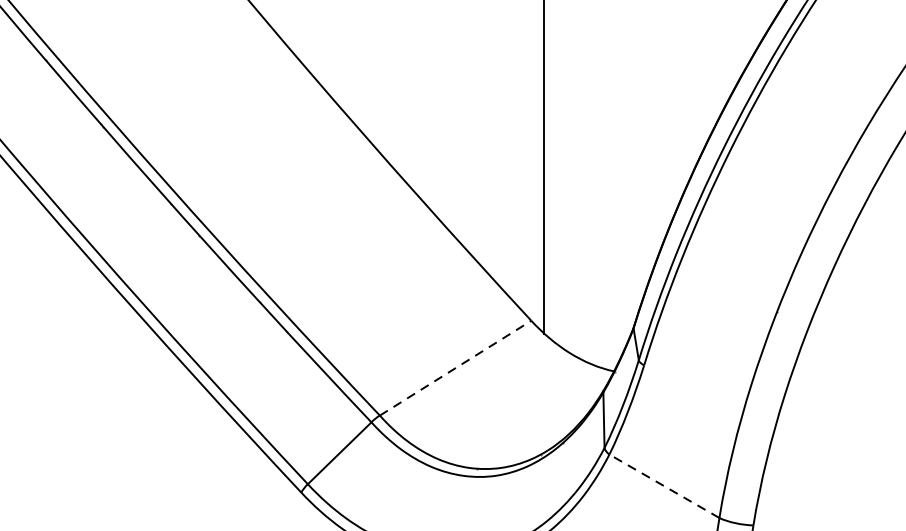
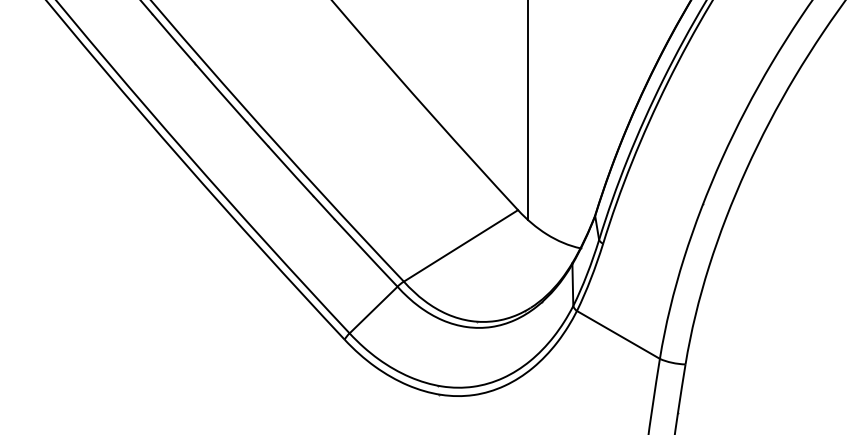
line: (456, 367) -> (461, 245), dashed -> solid
line: (664, 485) -> (618, 334), dashed -> solid

